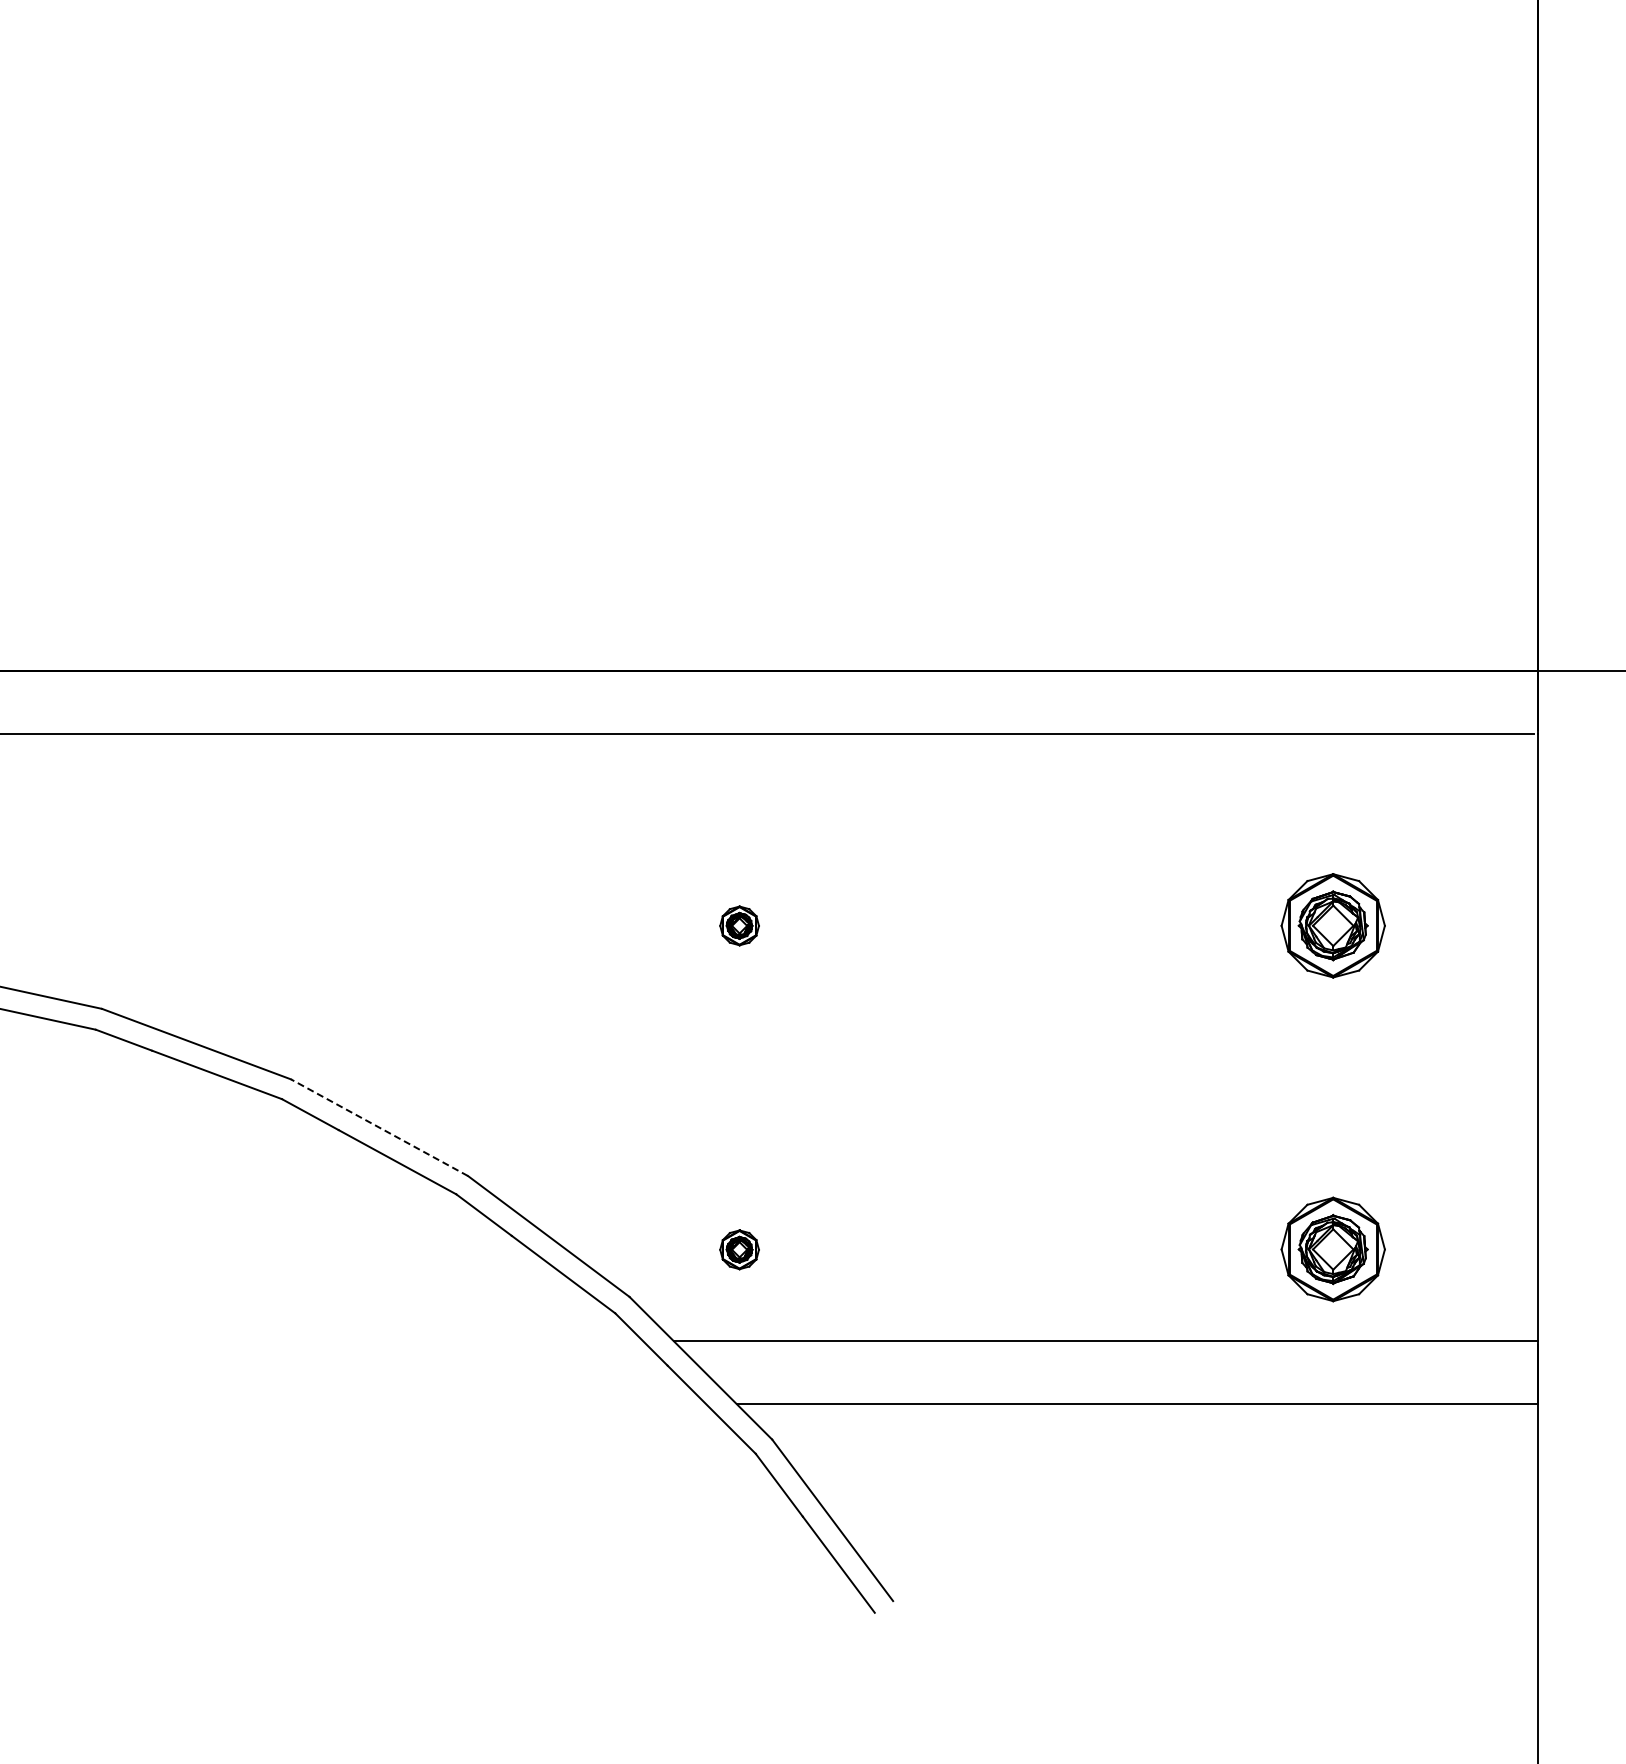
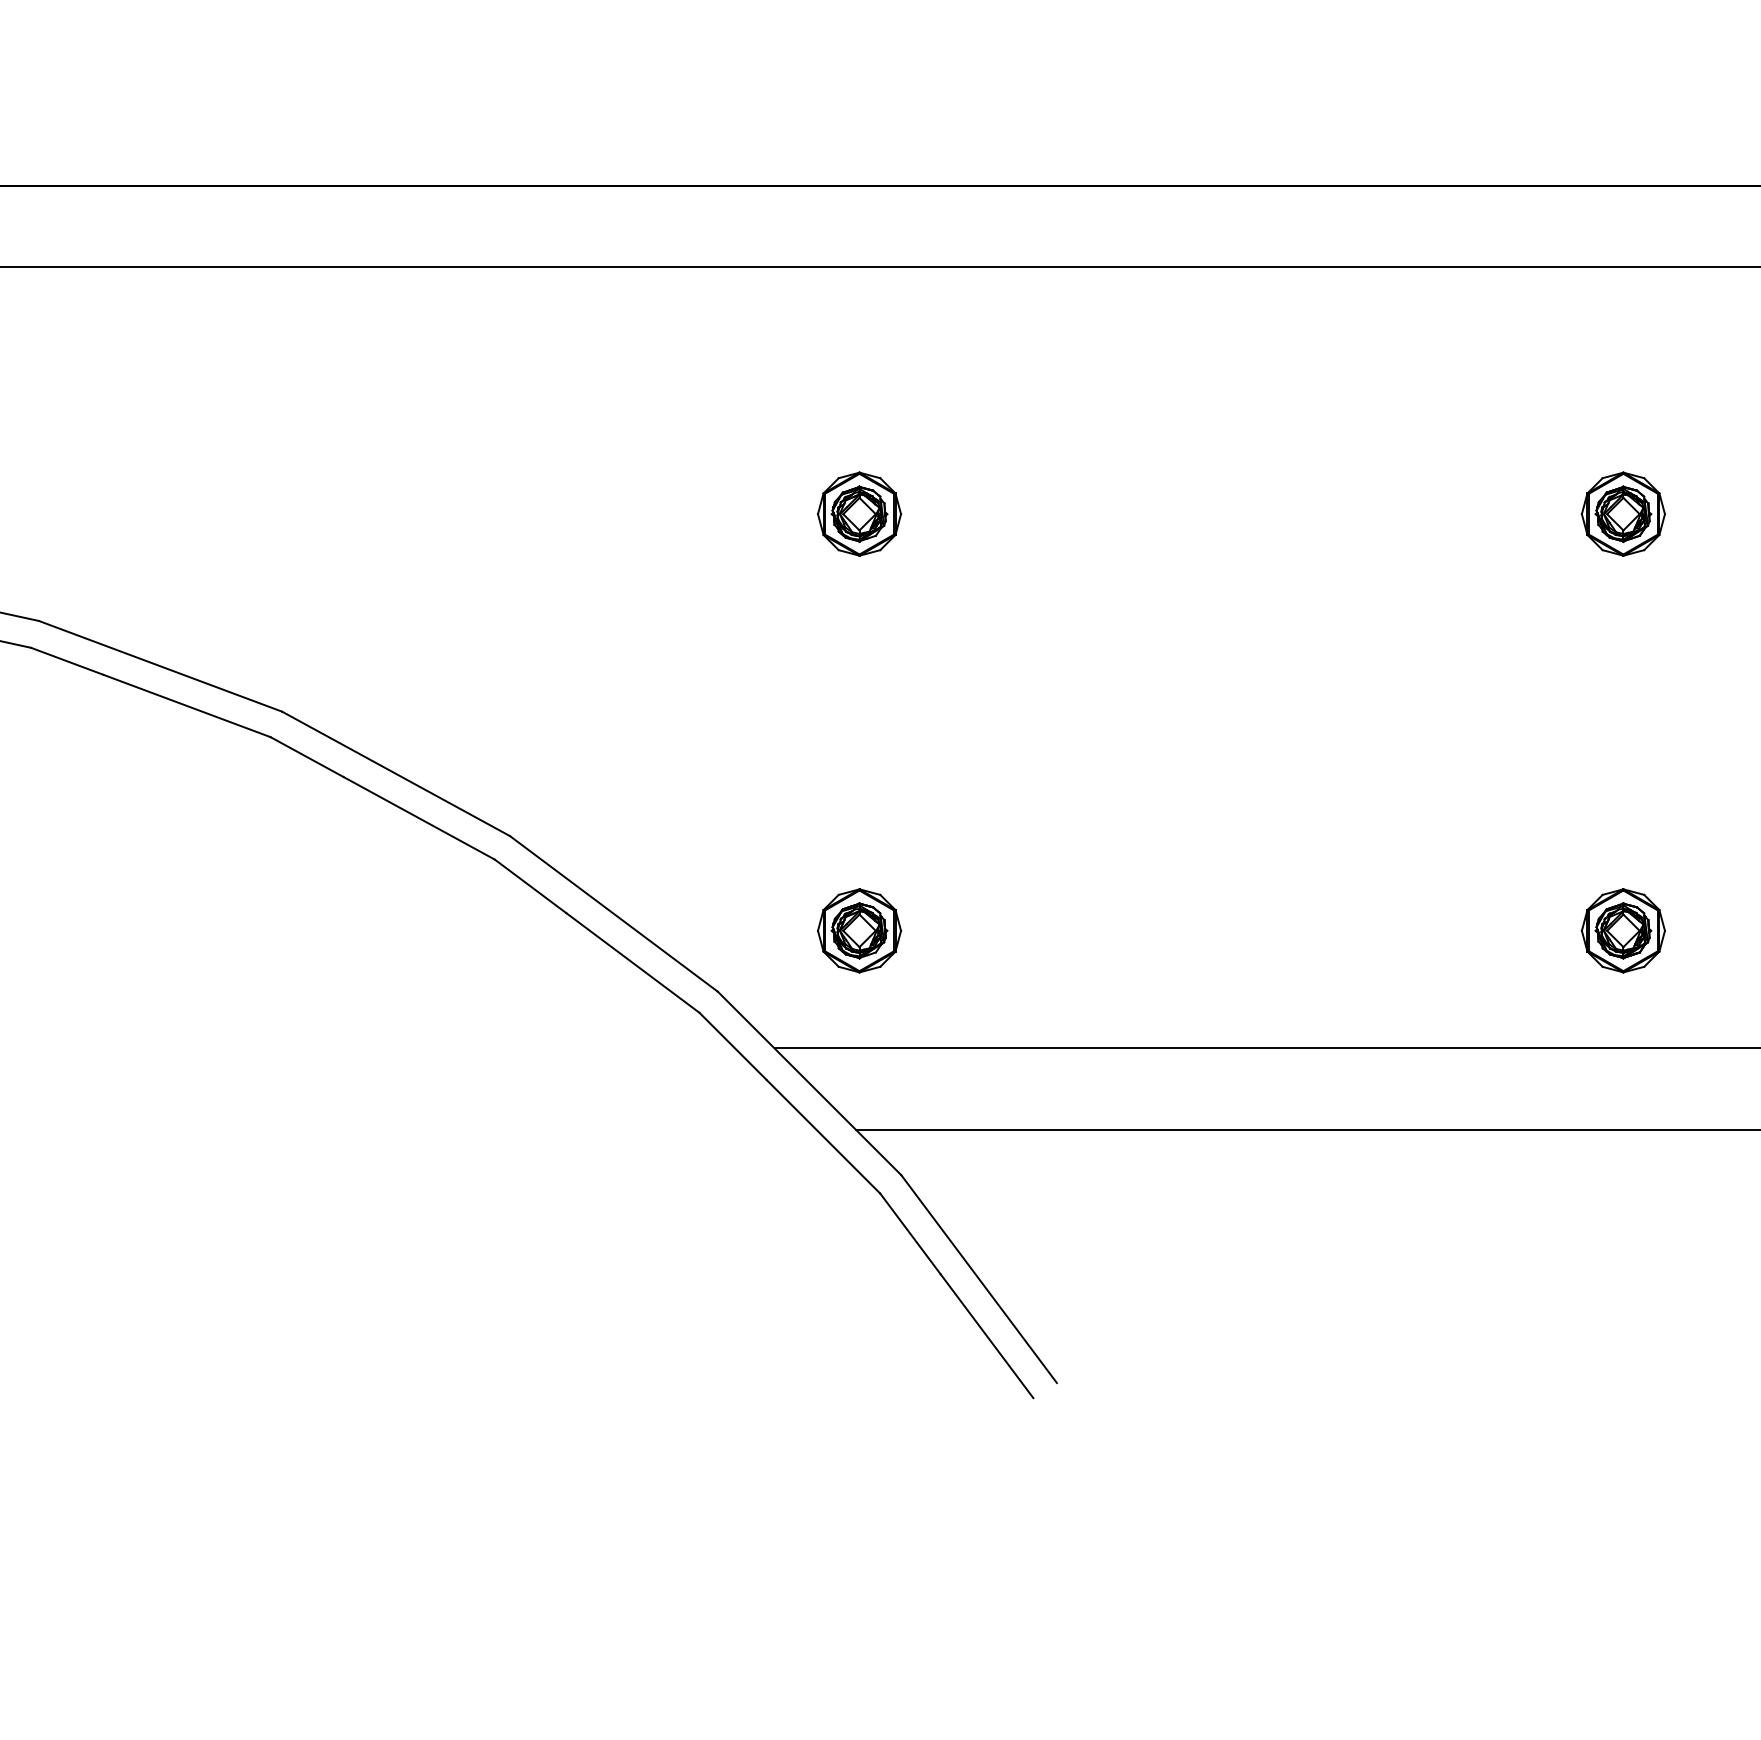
part: (739, 925) -> (859, 513), size x1.67
part: (1333, 925) -> (1623, 513), size x0.62
line: (379, 1127) -> (396, 773), dashed -> solid
part: (739, 1249) -> (859, 930), size x1.67
part: (1333, 1249) -> (1623, 930), size x0.62

